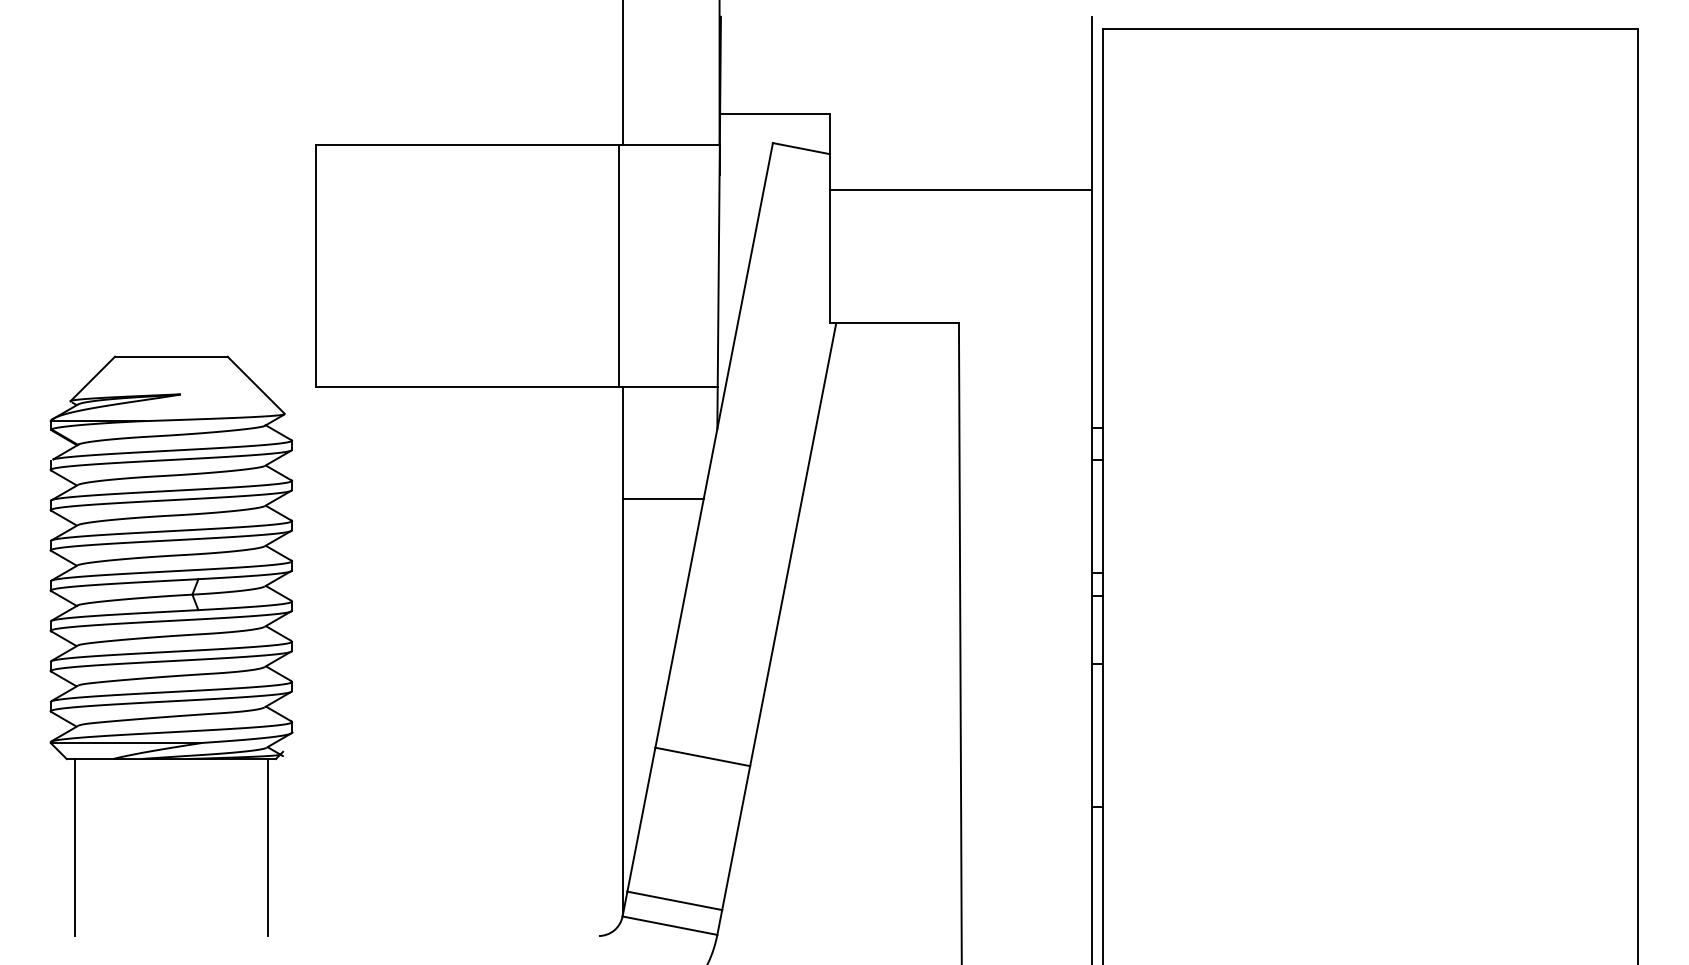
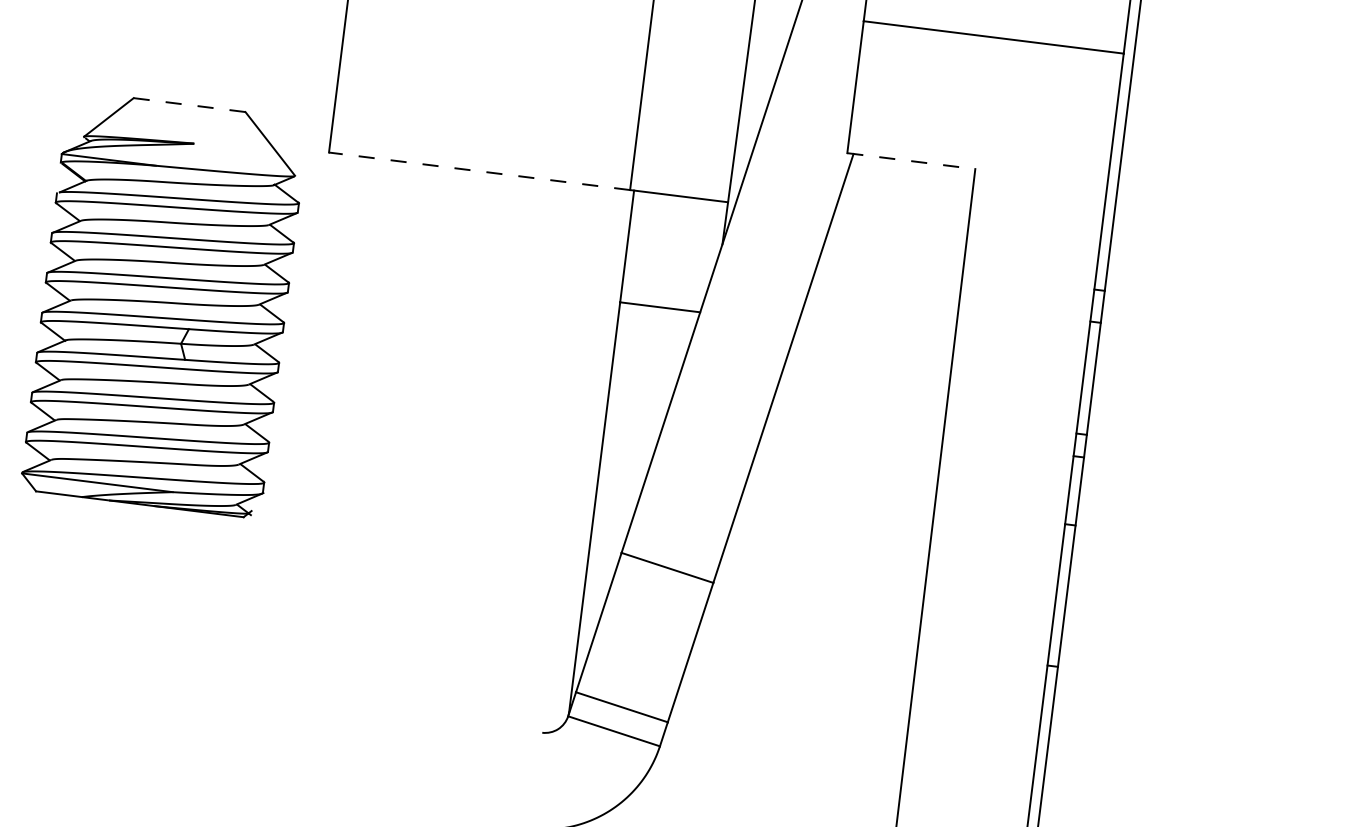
line: (894, 323) -> (911, 161), solid -> dashed
line: (170, 356) -> (188, 104), solid -> dashed
line: (467, 386) -> (479, 171), solid -> dashed
line: (74, 847) -> (32, 580), removed
line: (267, 847) -> (224, 603), removed

